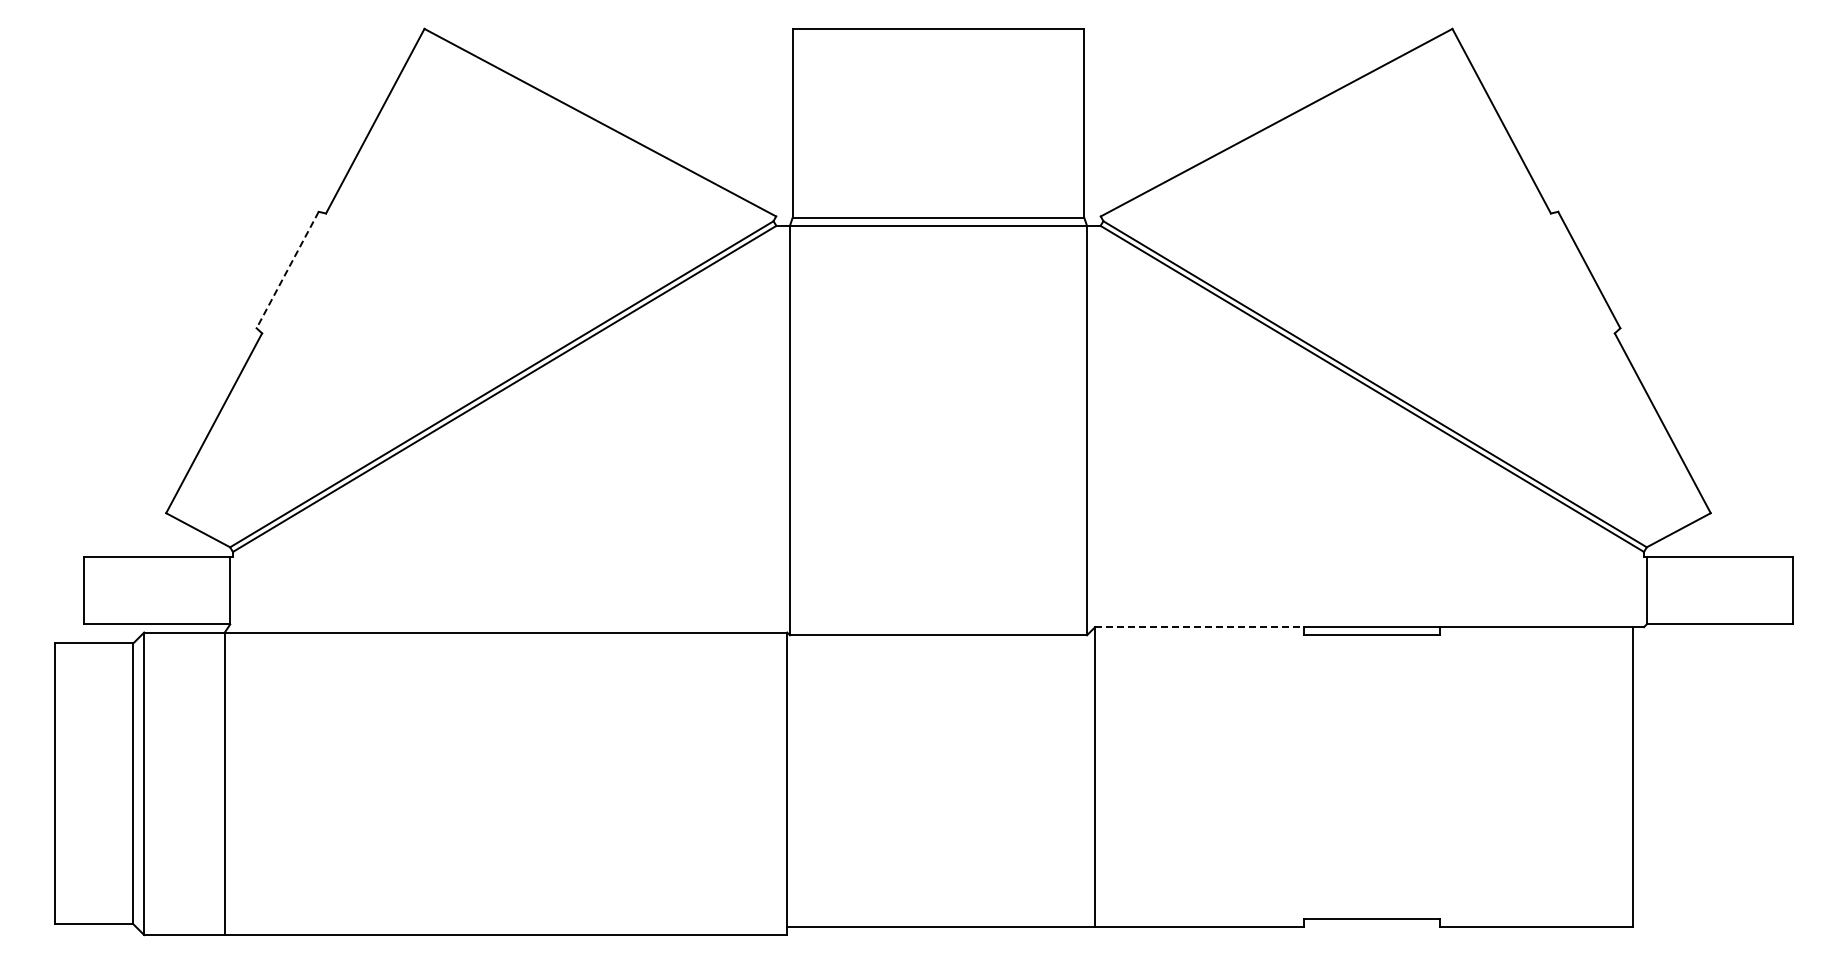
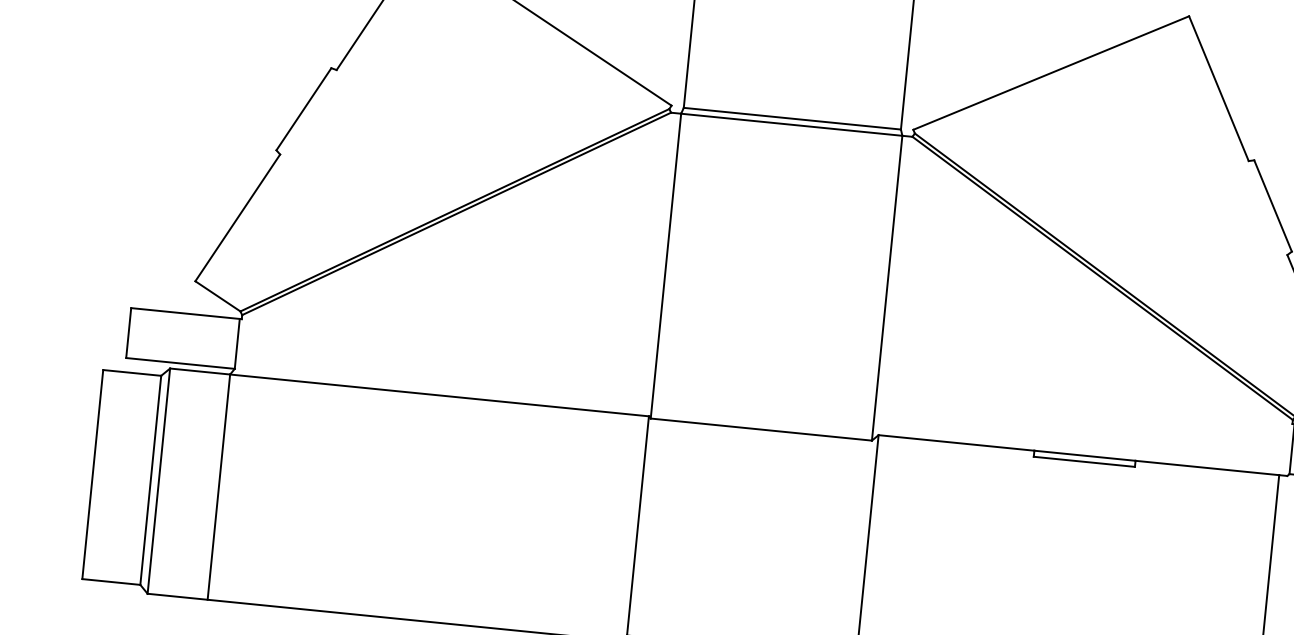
line: (287, 270) -> (303, 109), dashed -> solid
line: (1199, 627) -> (956, 443), dashed -> solid

